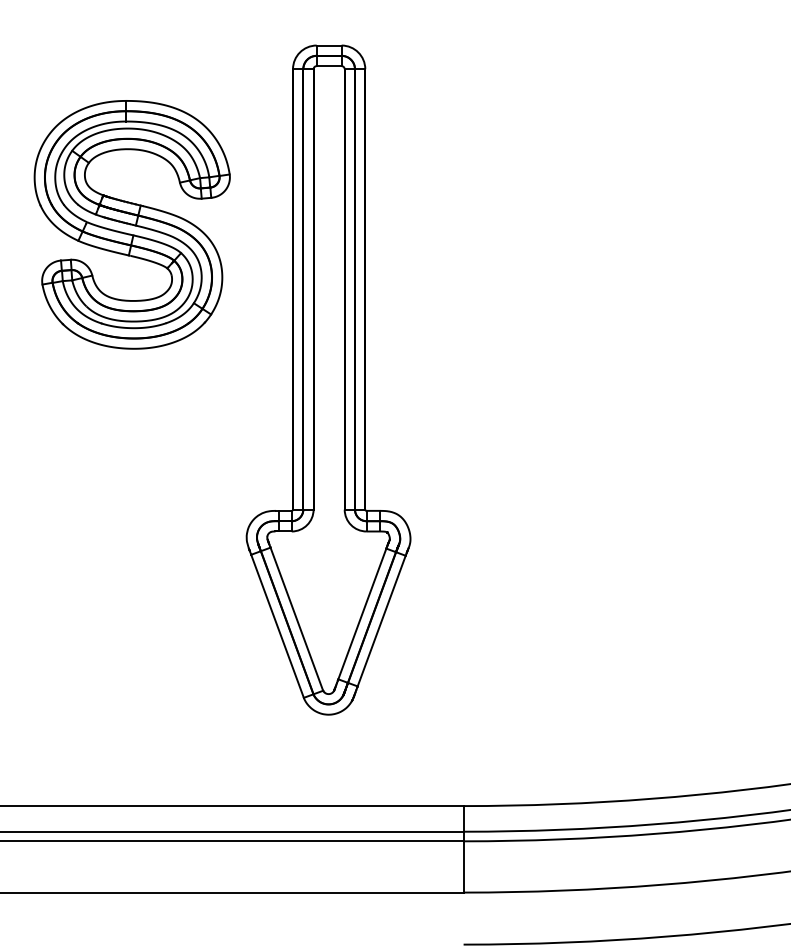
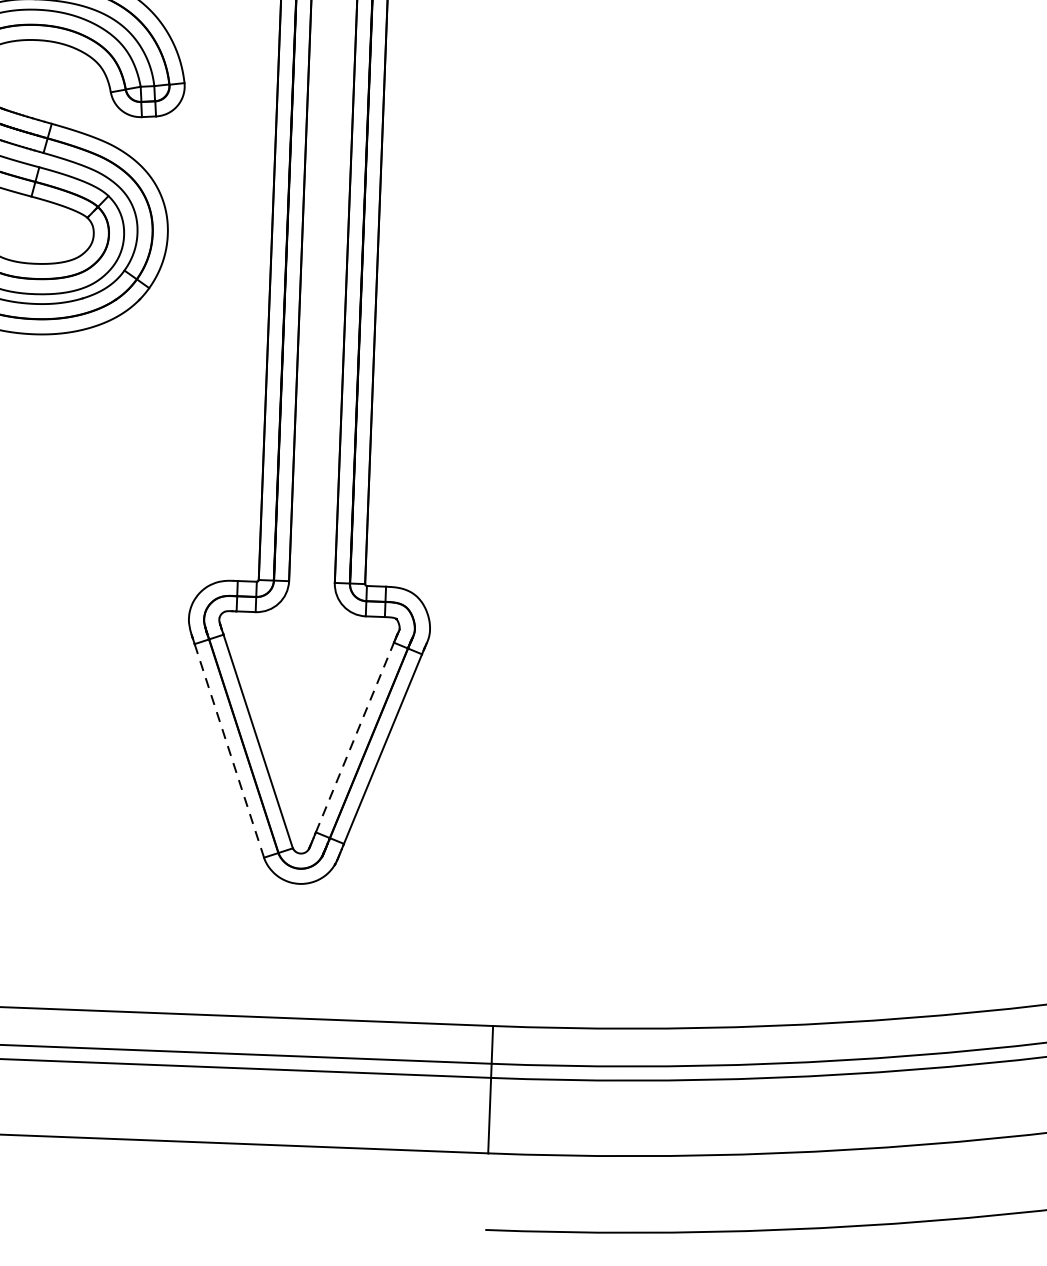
line: (362, 614) -> (355, 738), solid -> dashed
line: (277, 626) -> (229, 751), solid -> dashed

